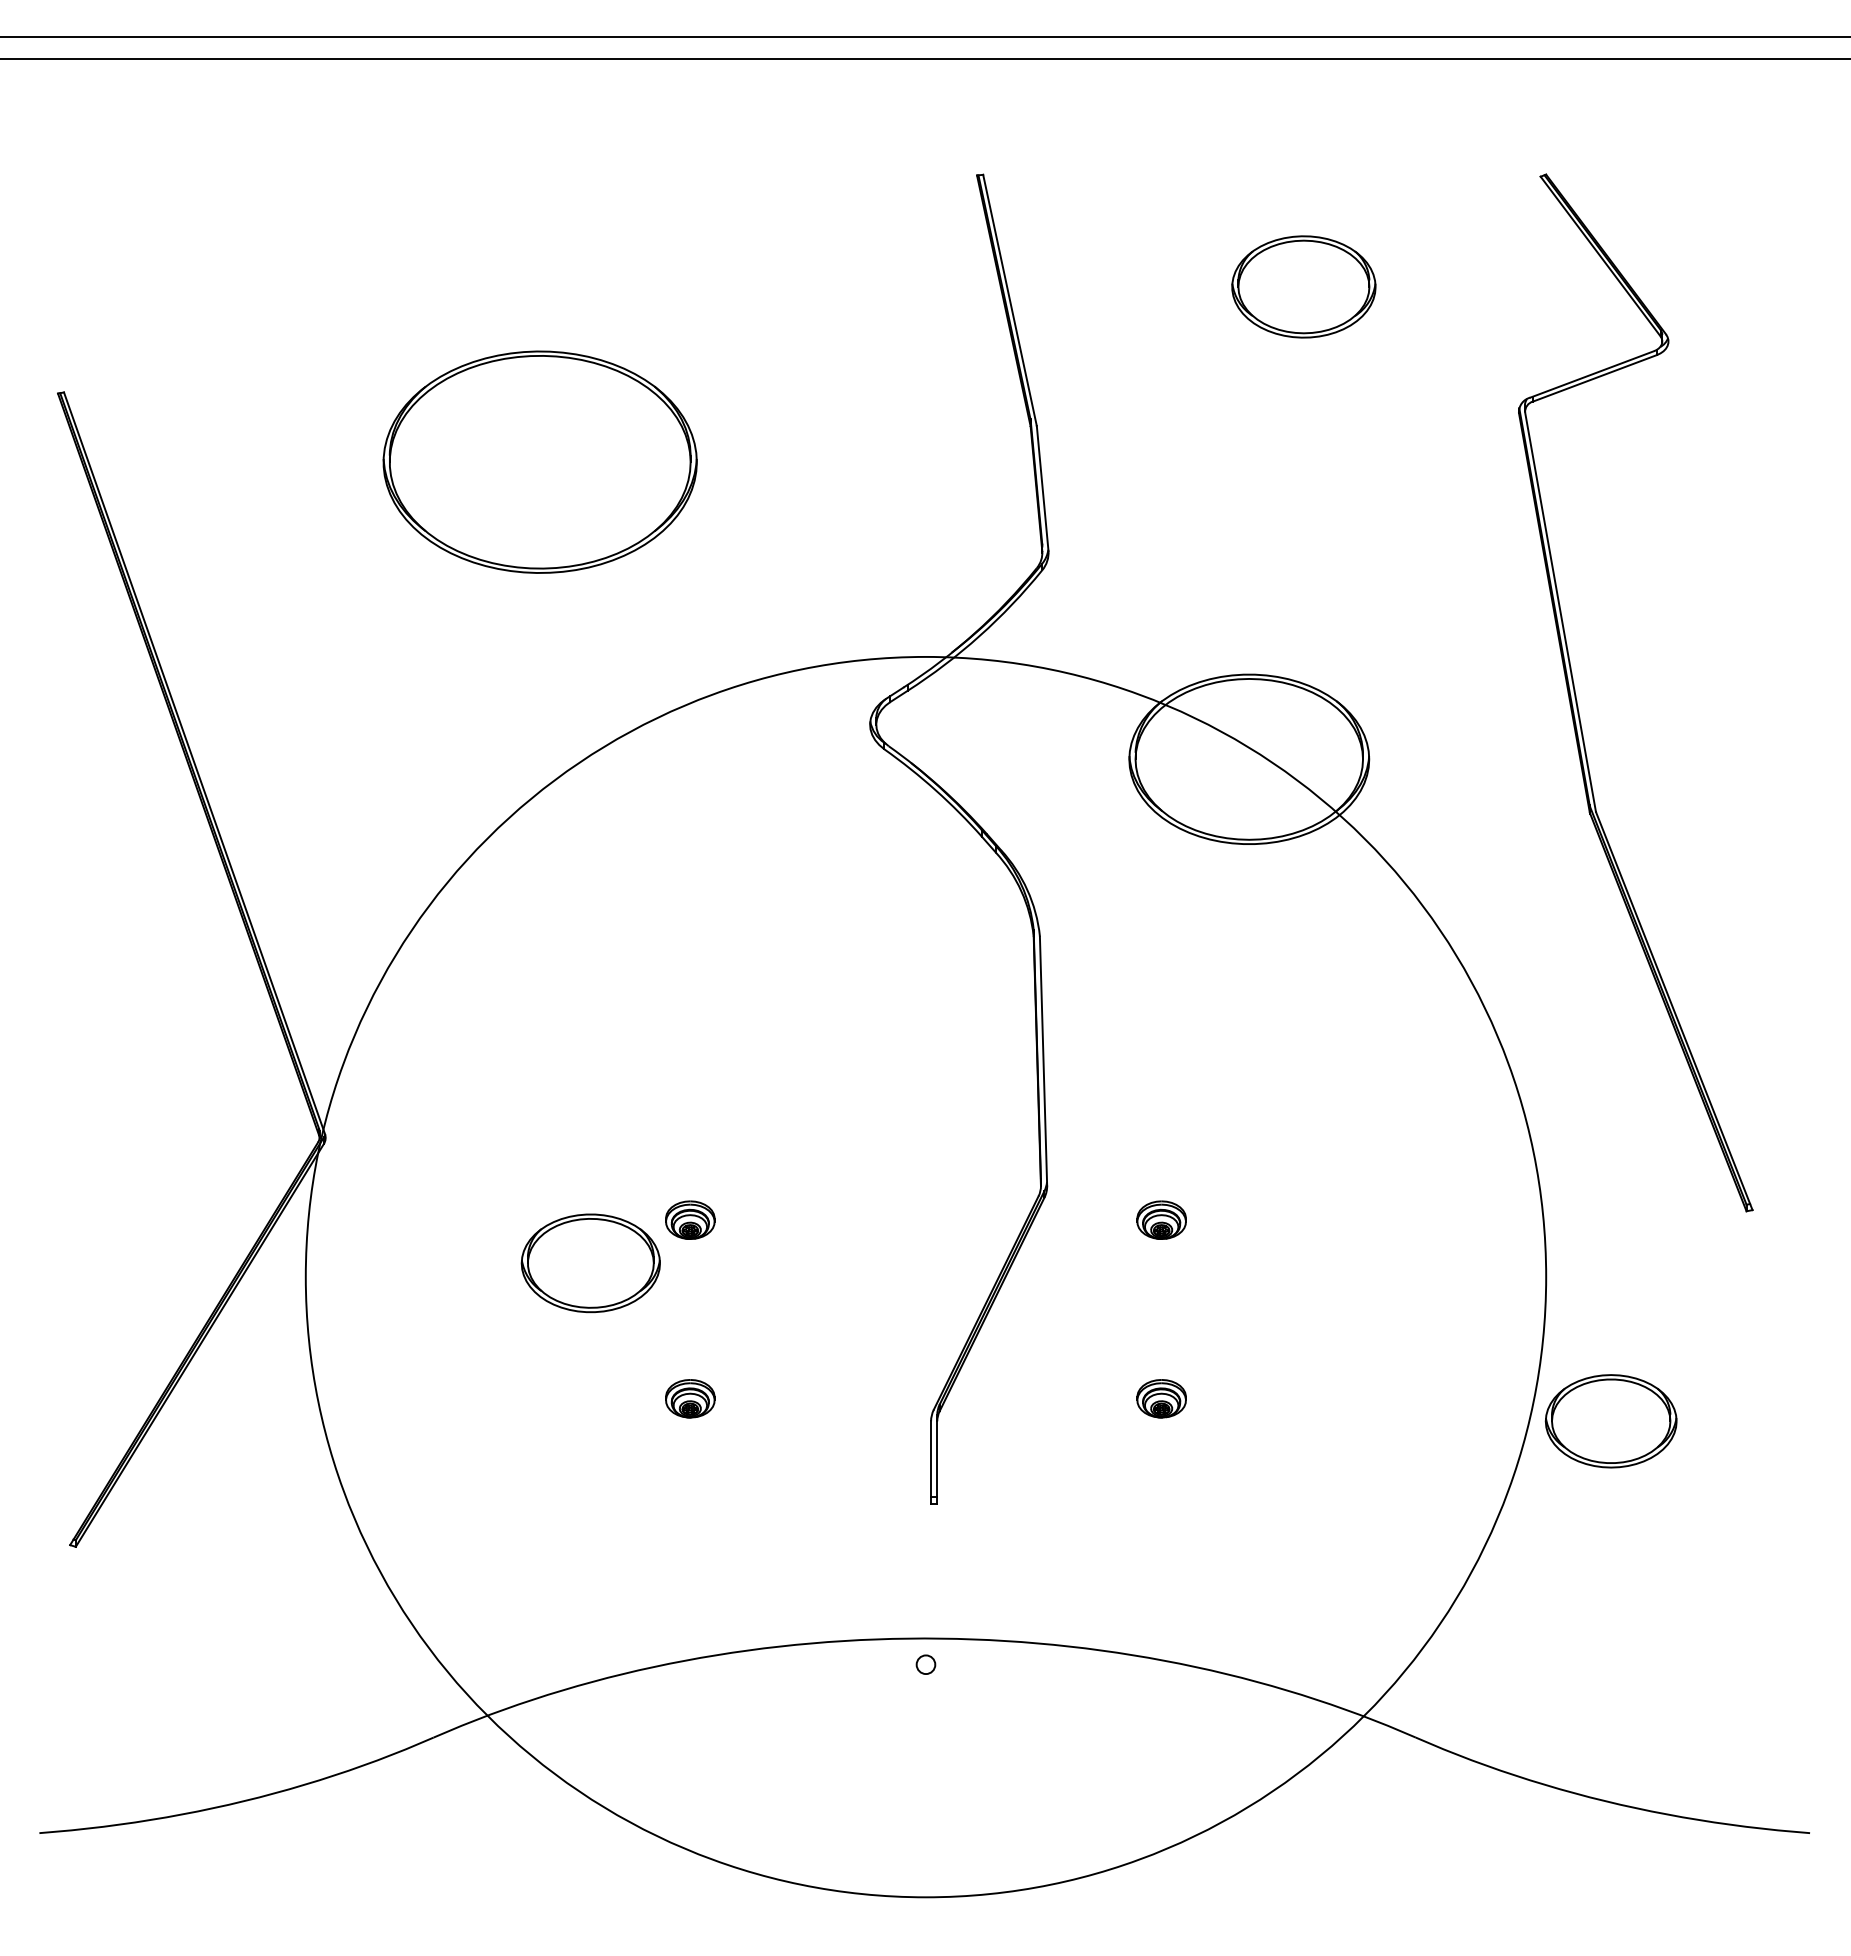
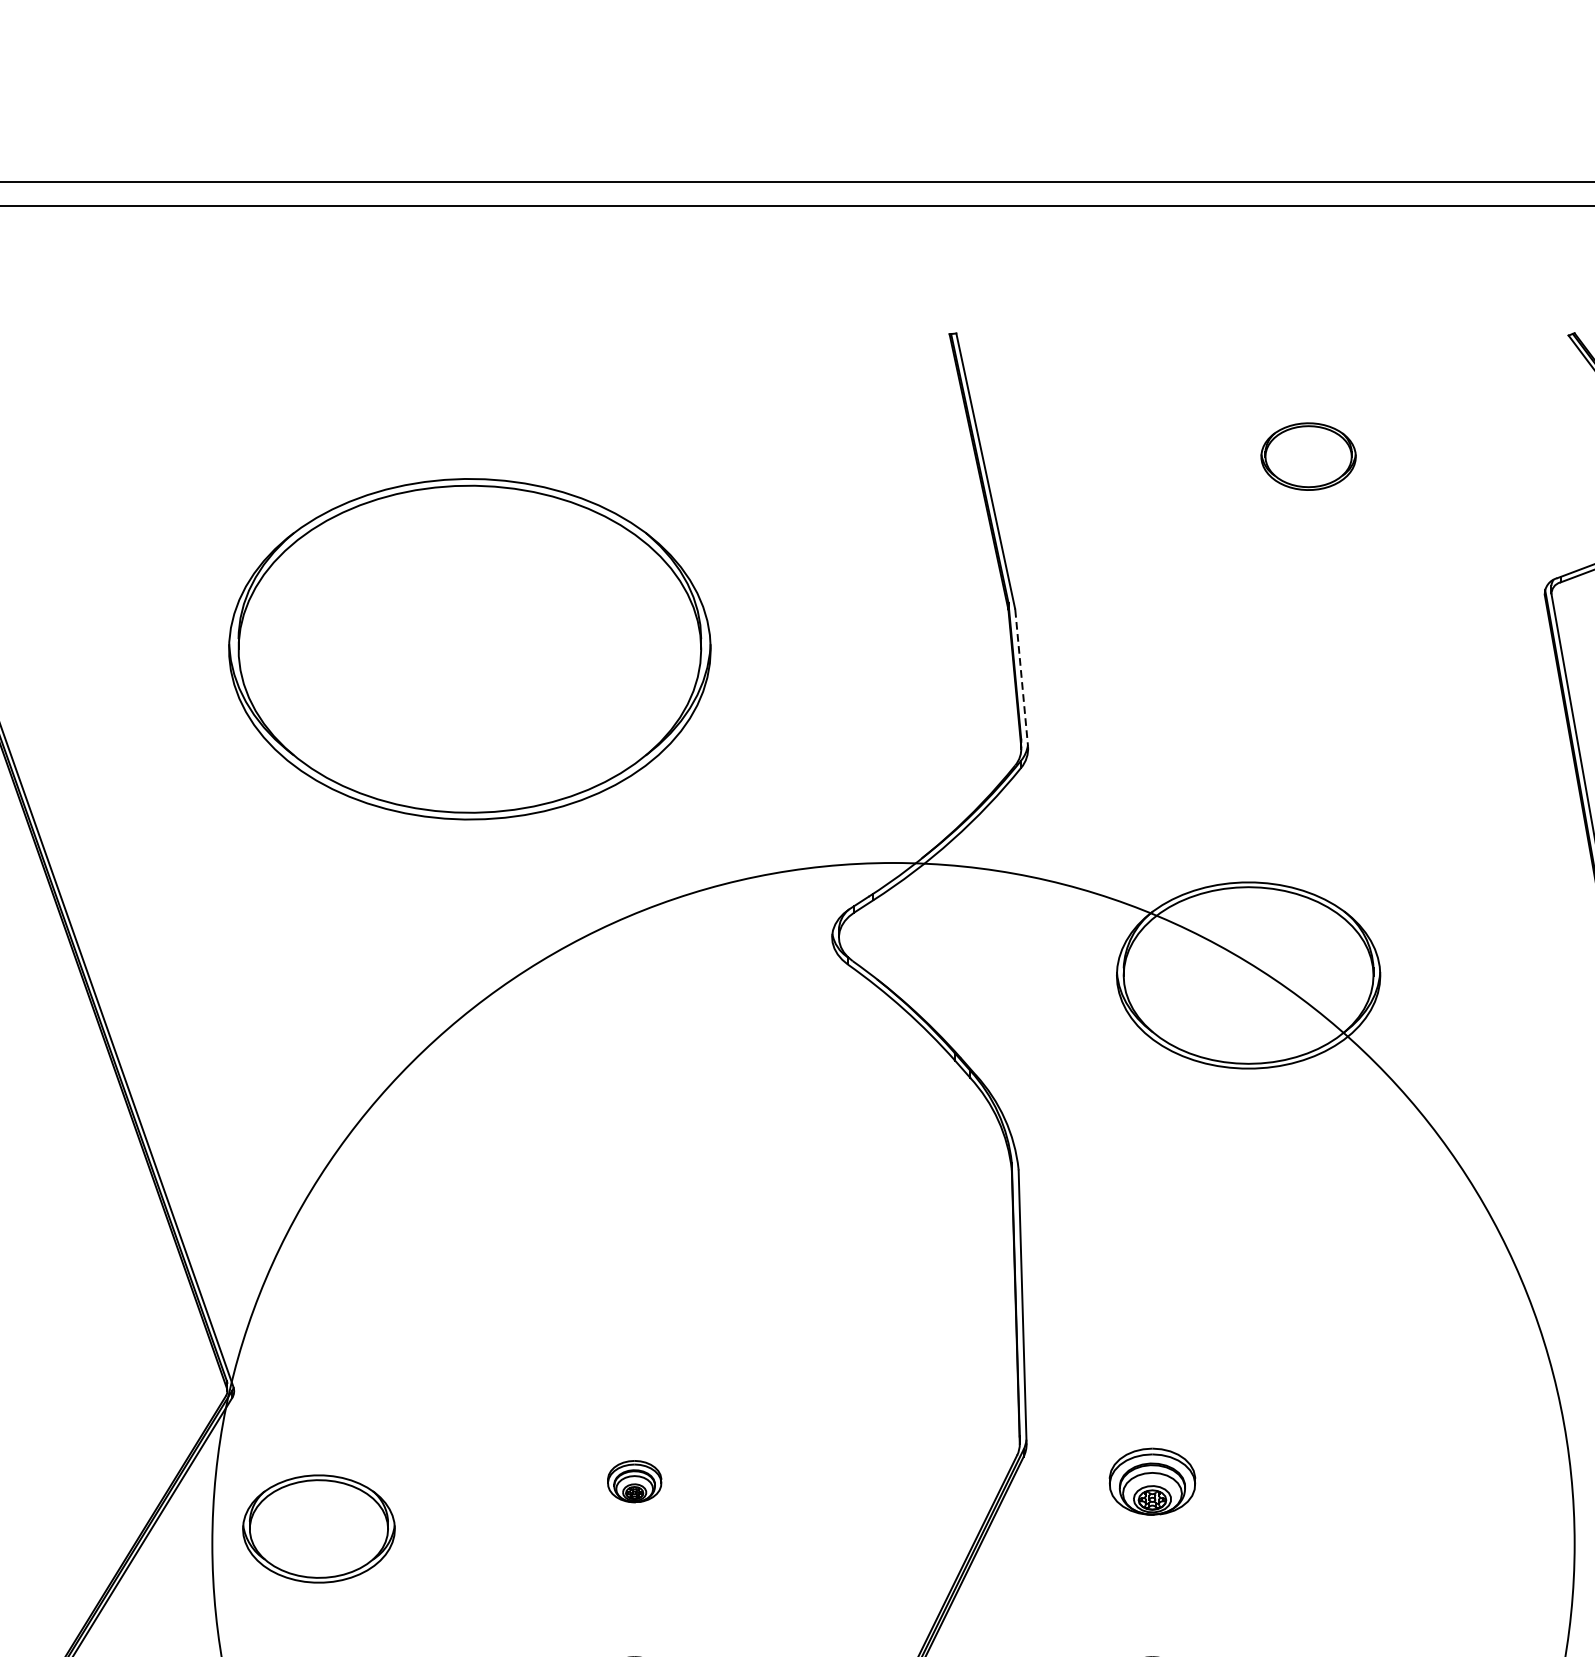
part: (1303, 286) -> (1308, 456), size x0.6
part: (539, 461) -> (469, 648), size x1.4
line: (1042, 489) -> (1021, 679), solid -> dashed
part: (1161, 1219) -> (1152, 1480), size x1.6
part: (590, 1263) -> (318, 1529), moved

